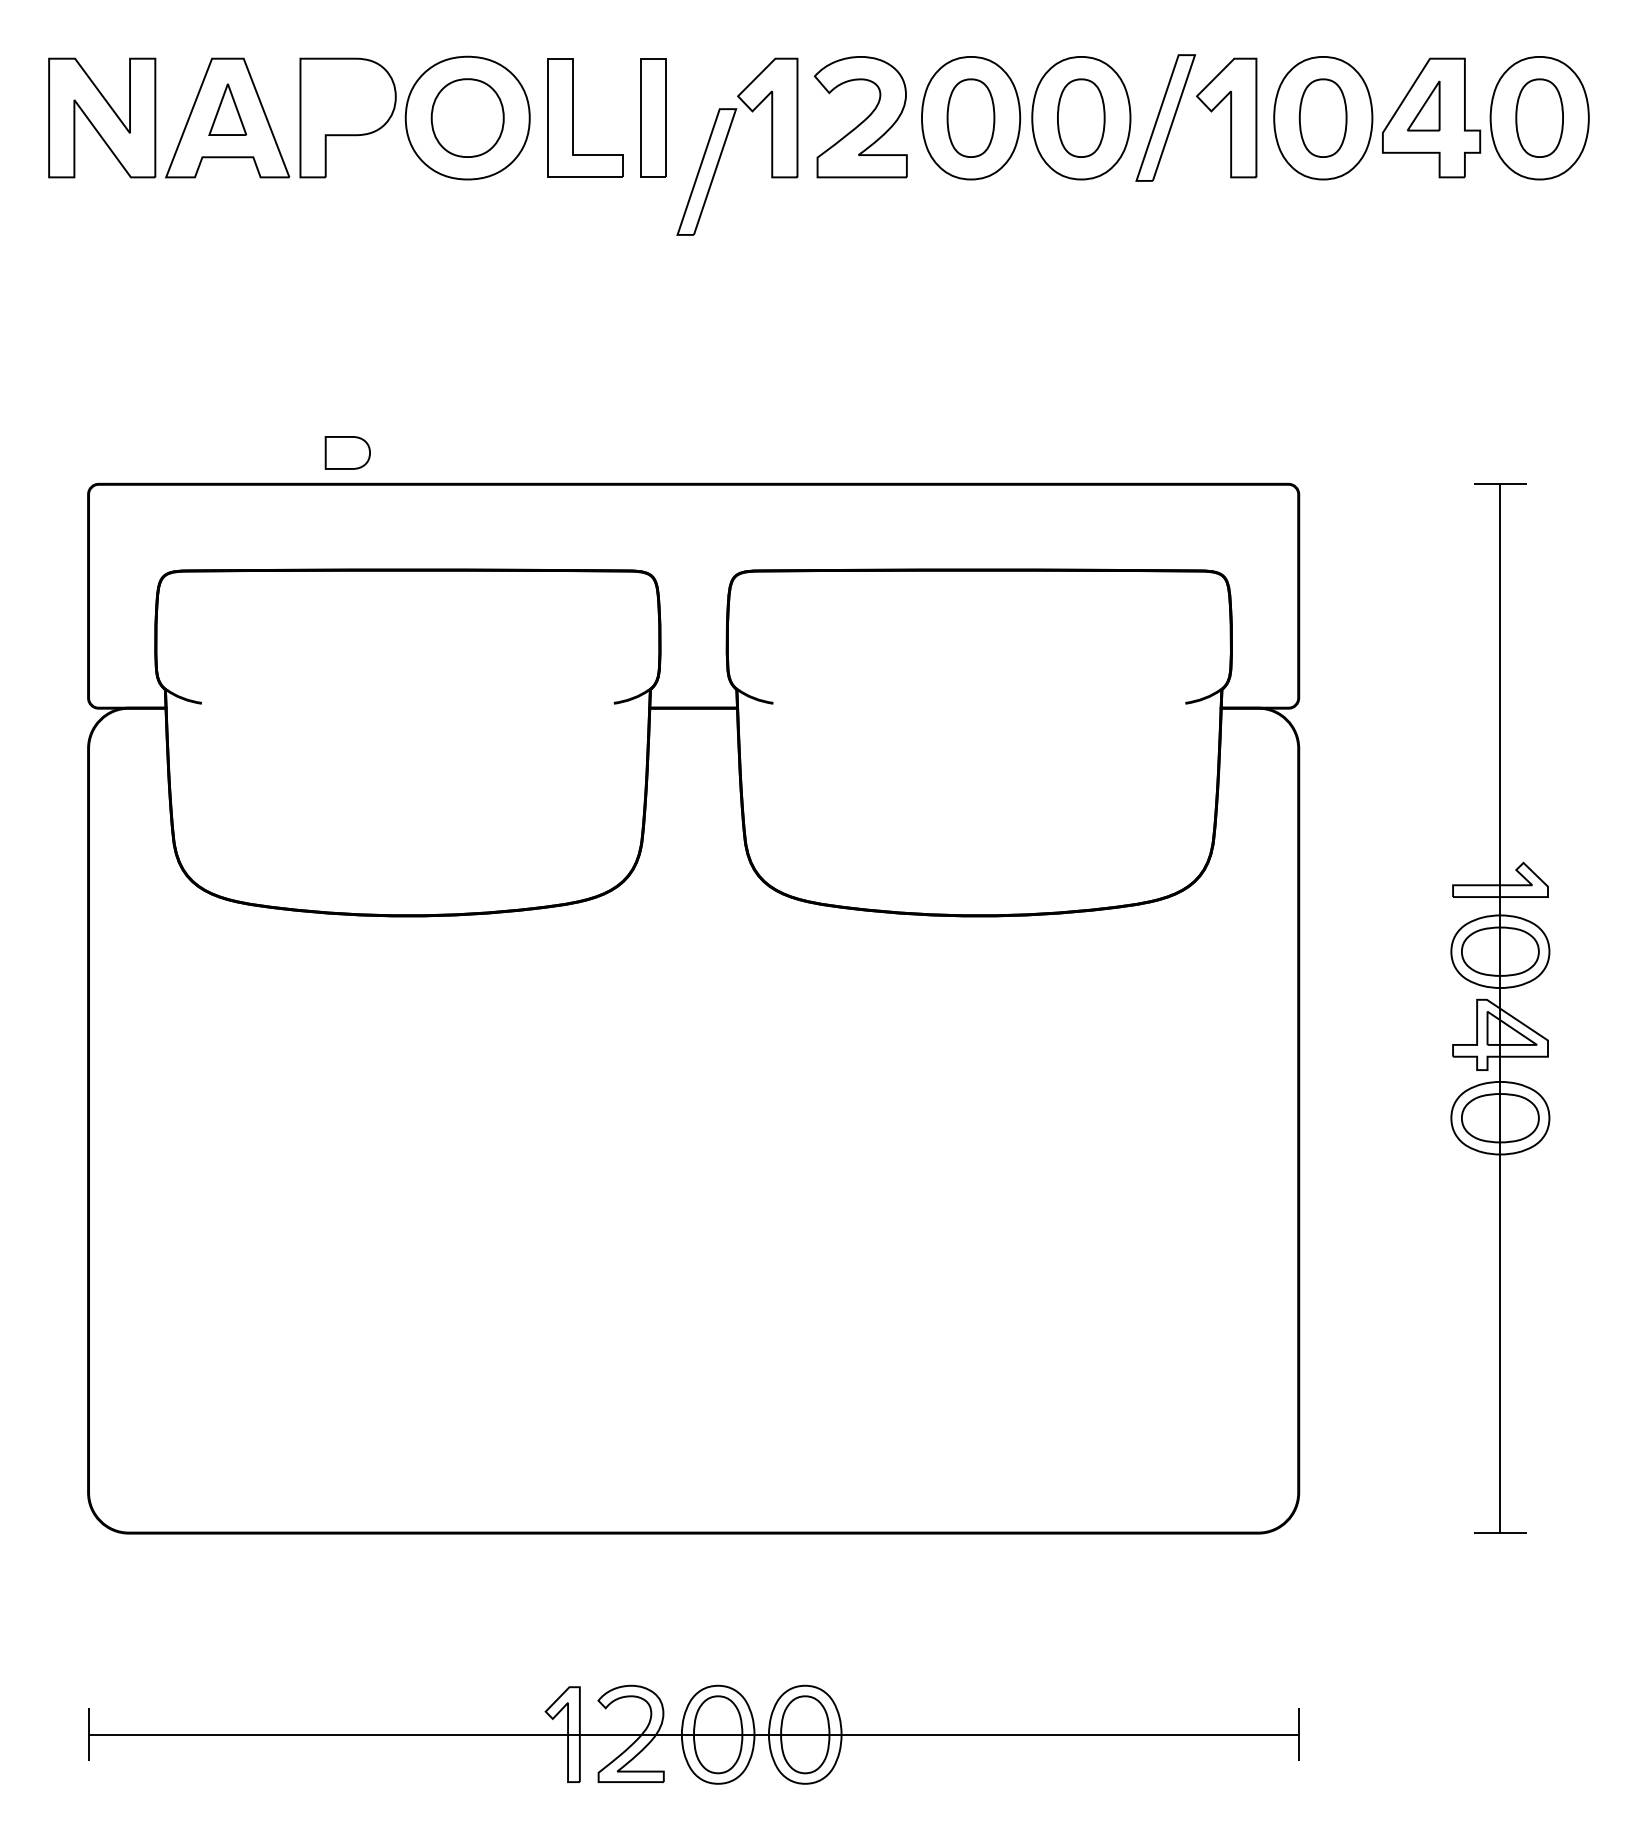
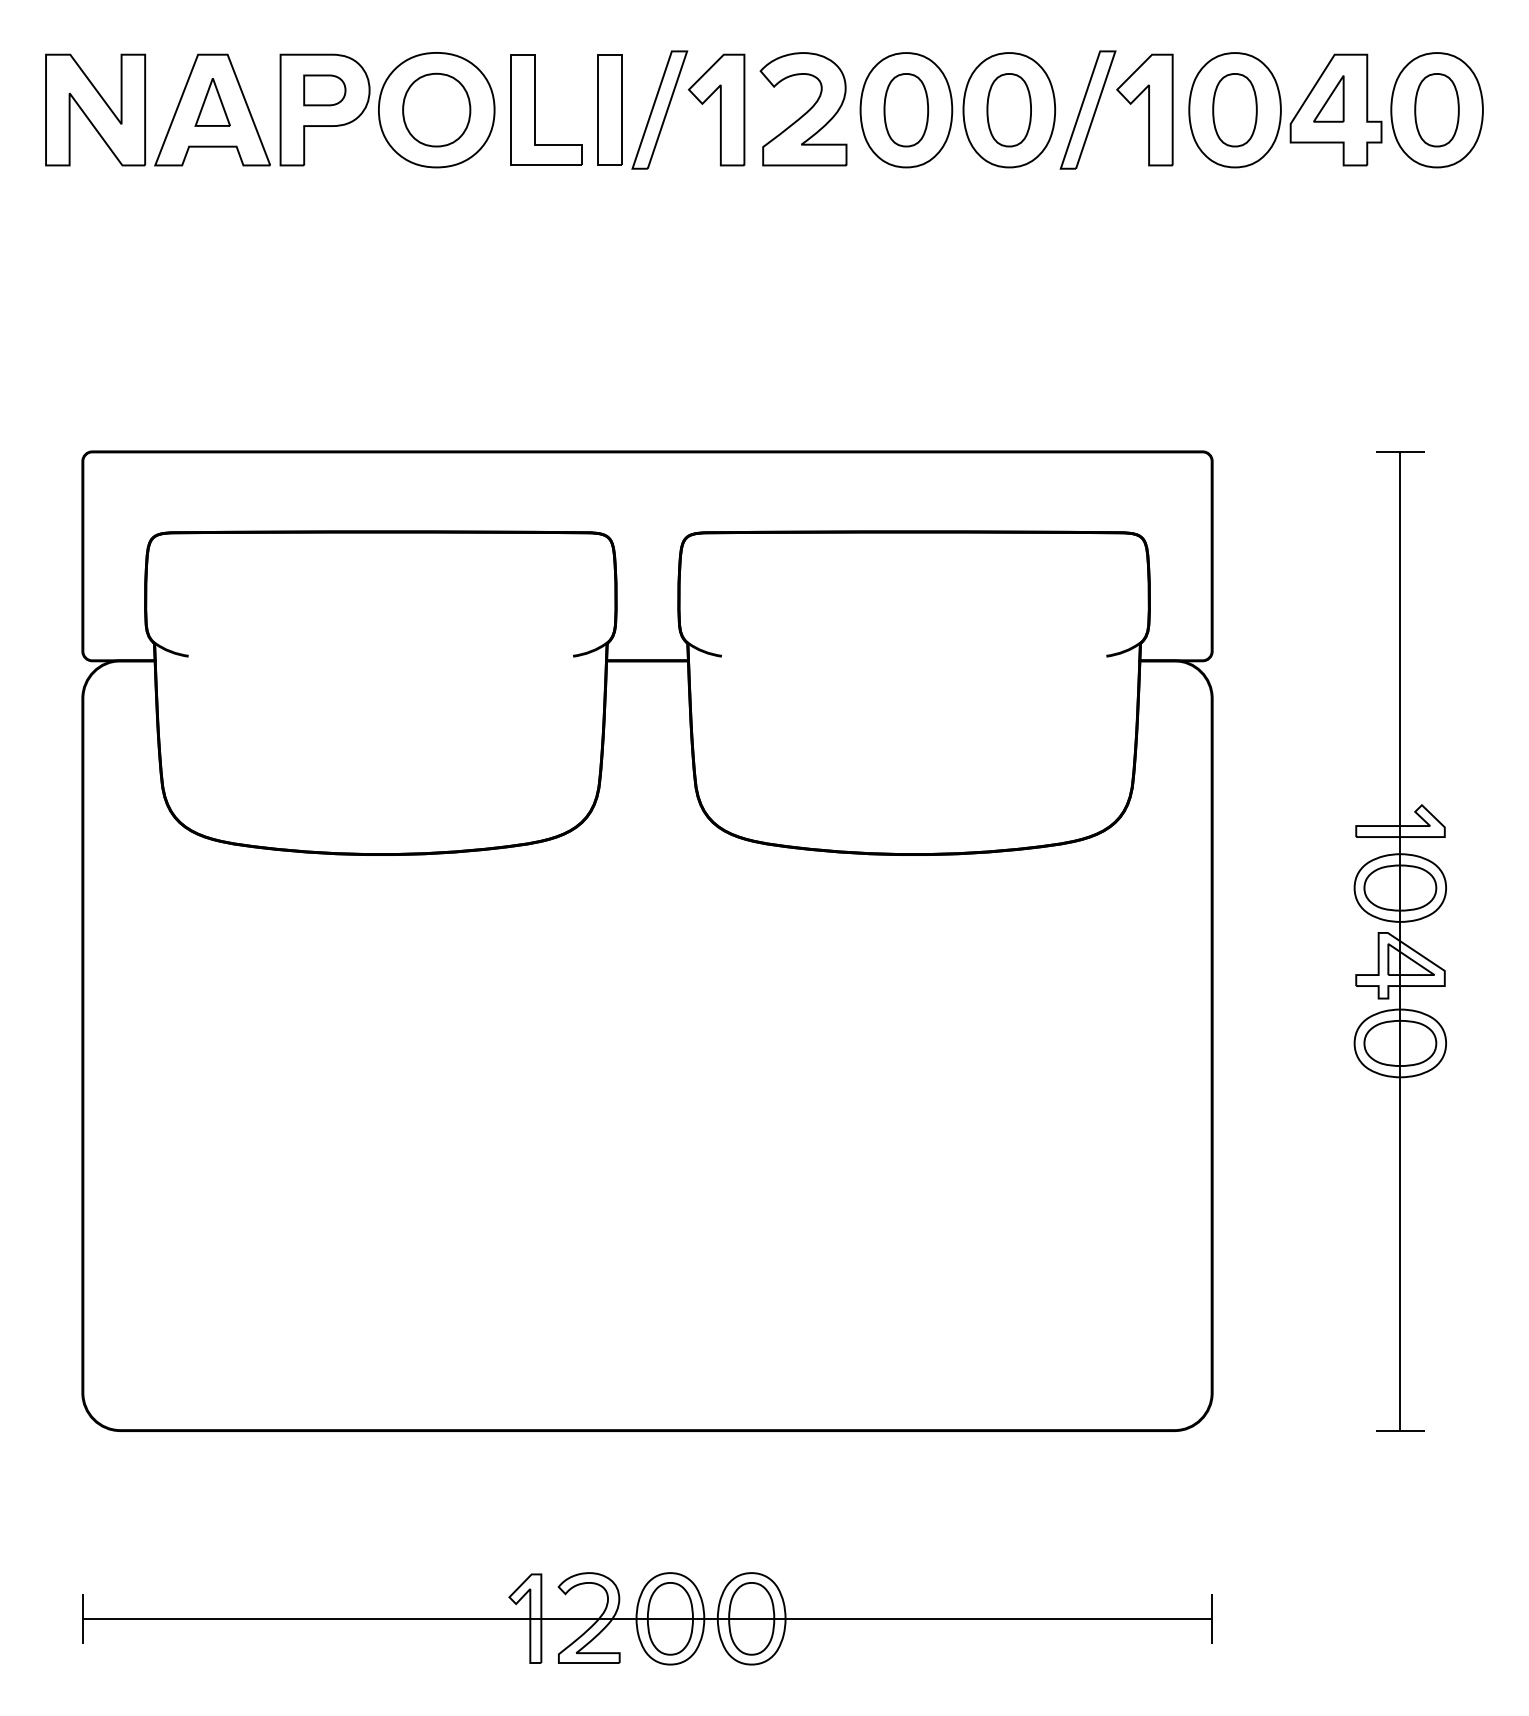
part: (706, 171) -> (659, 109), moved
part: (347, 452) -> (324, 89), moved

